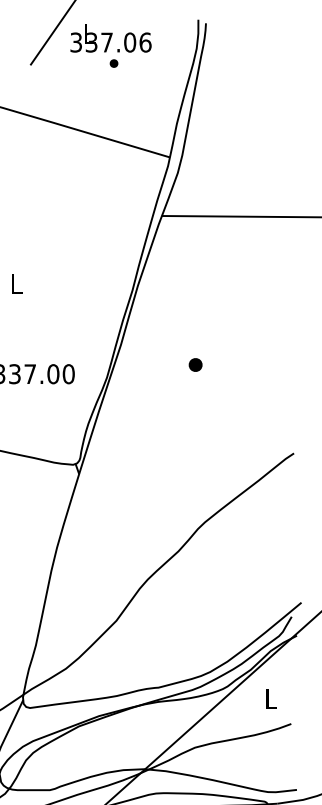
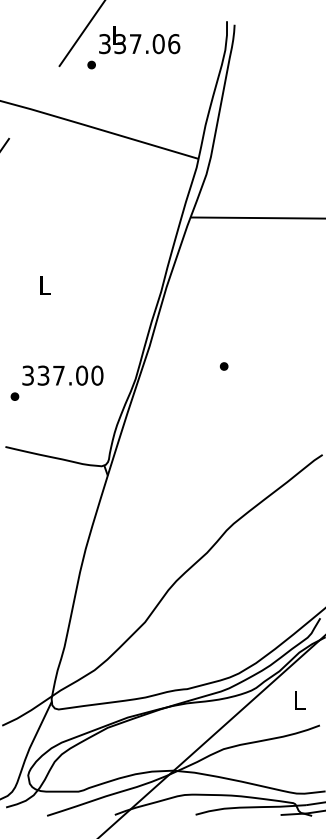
part: (113, 63) -> (91, 64), moved
part: (194, 365) -> (223, 366), size x0.62

